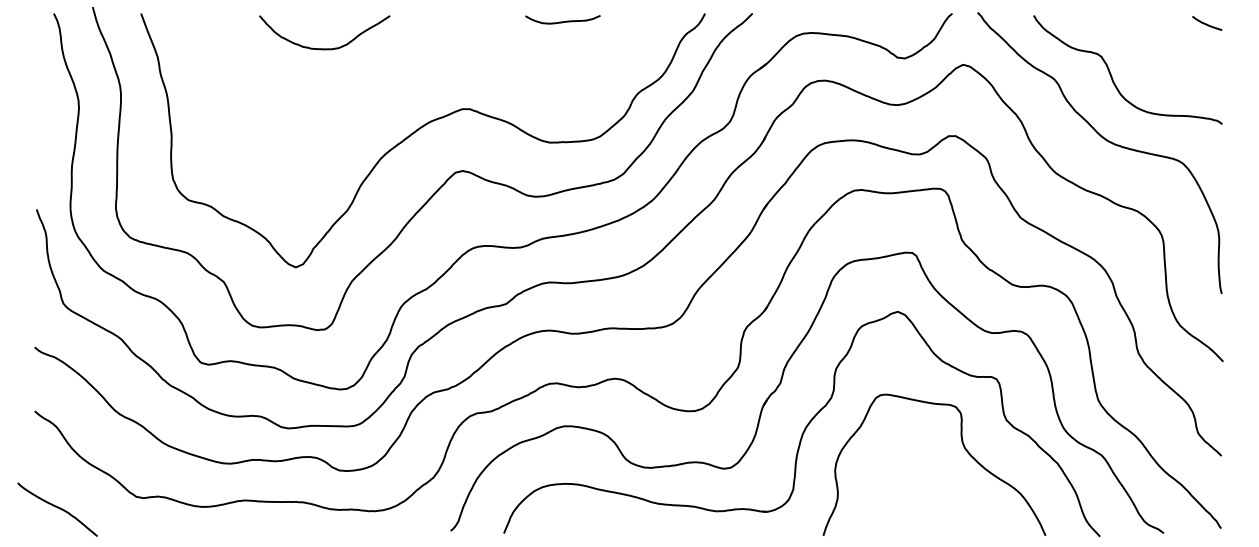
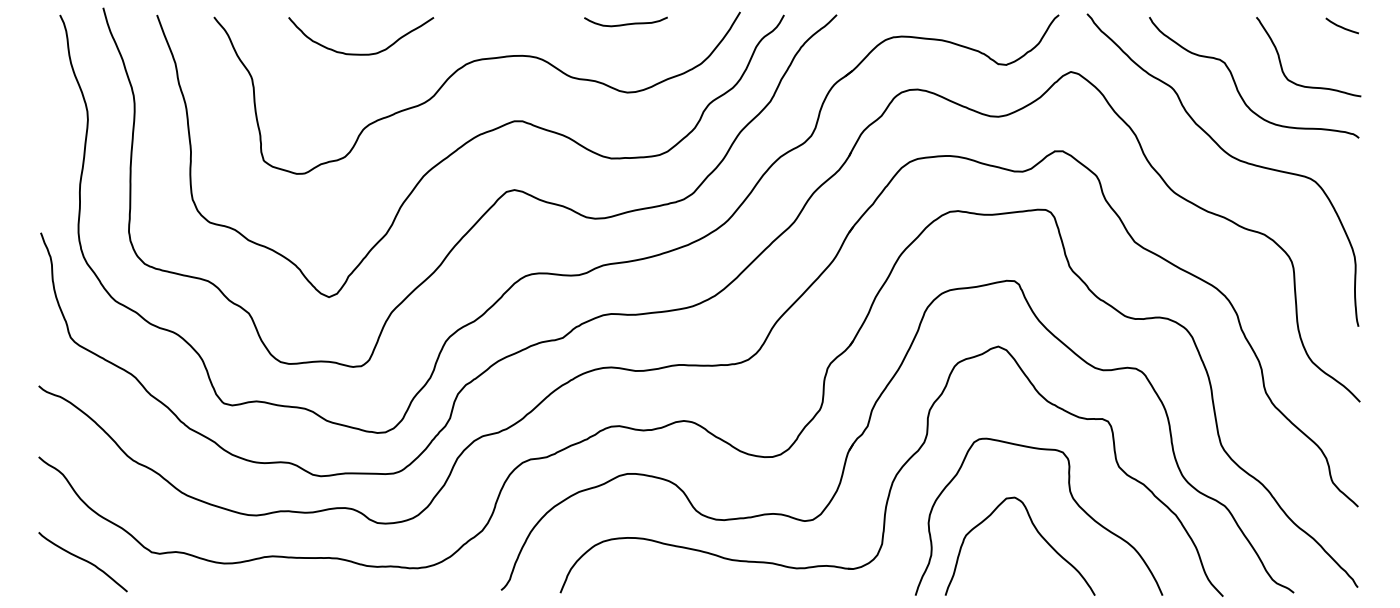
curve: (1152, 55) -> (1281, 61), added
curve: (416, 61) -> (463, 68), added
curve: (931, 477) -> (1035, 530), added
curve: (57, 508) -> (82, 560), moved

